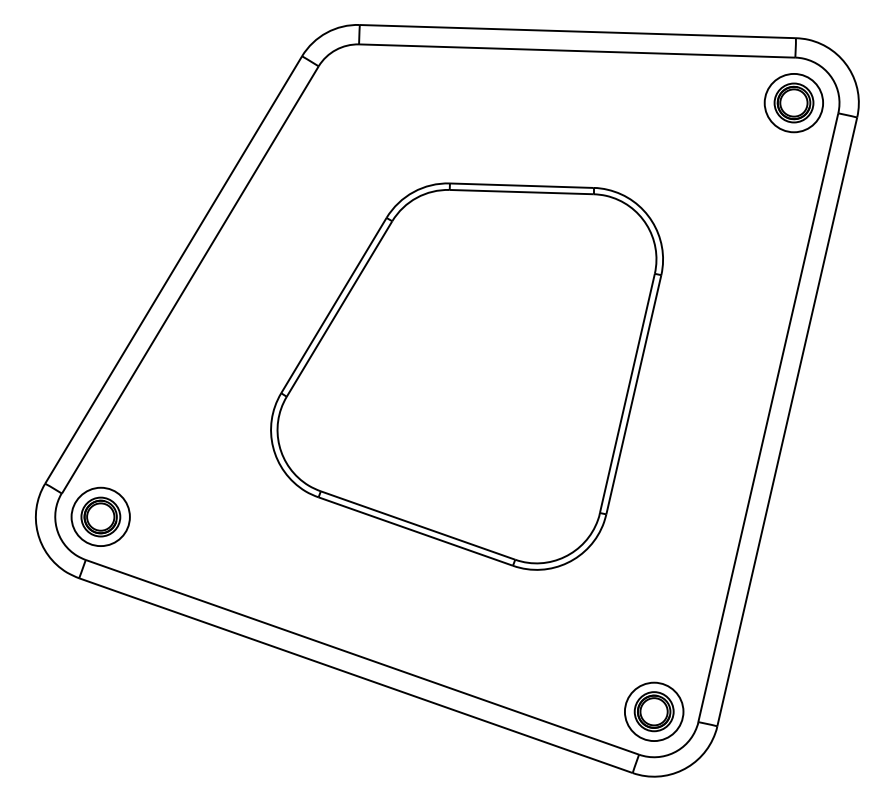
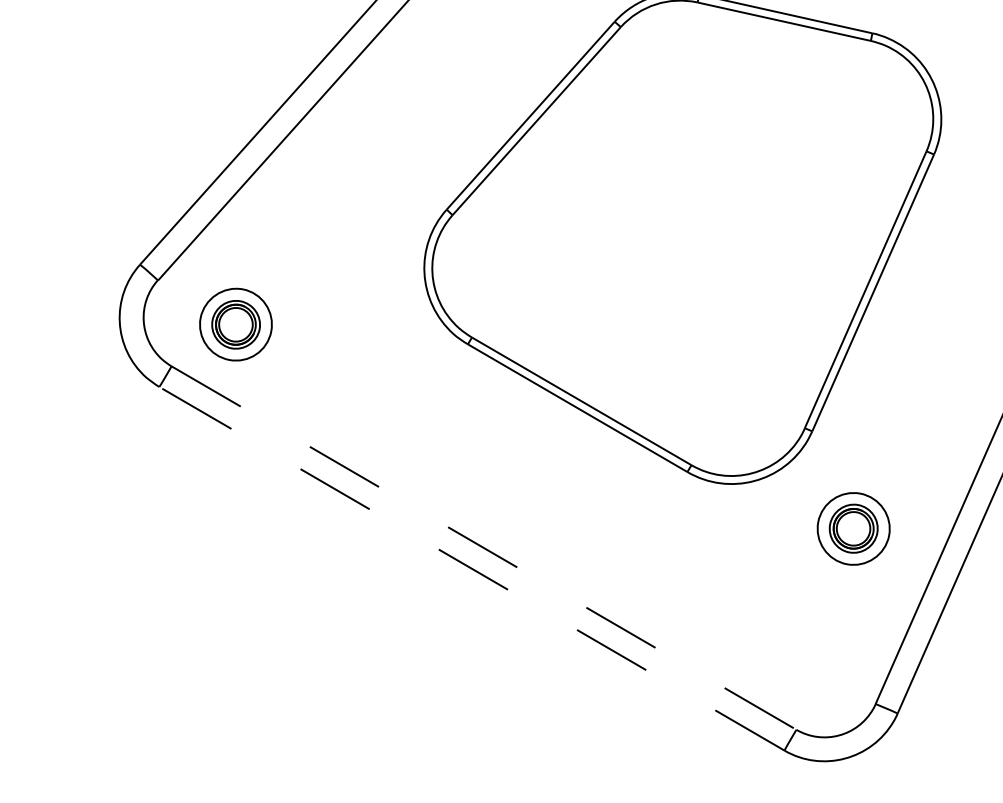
part: (100, 516) -> (235, 324), moved
line: (362, 657) -> (484, 548), solid -> dashed
line: (355, 675) -> (471, 568), solid -> dashed
part: (654, 711) -> (854, 528), moved

